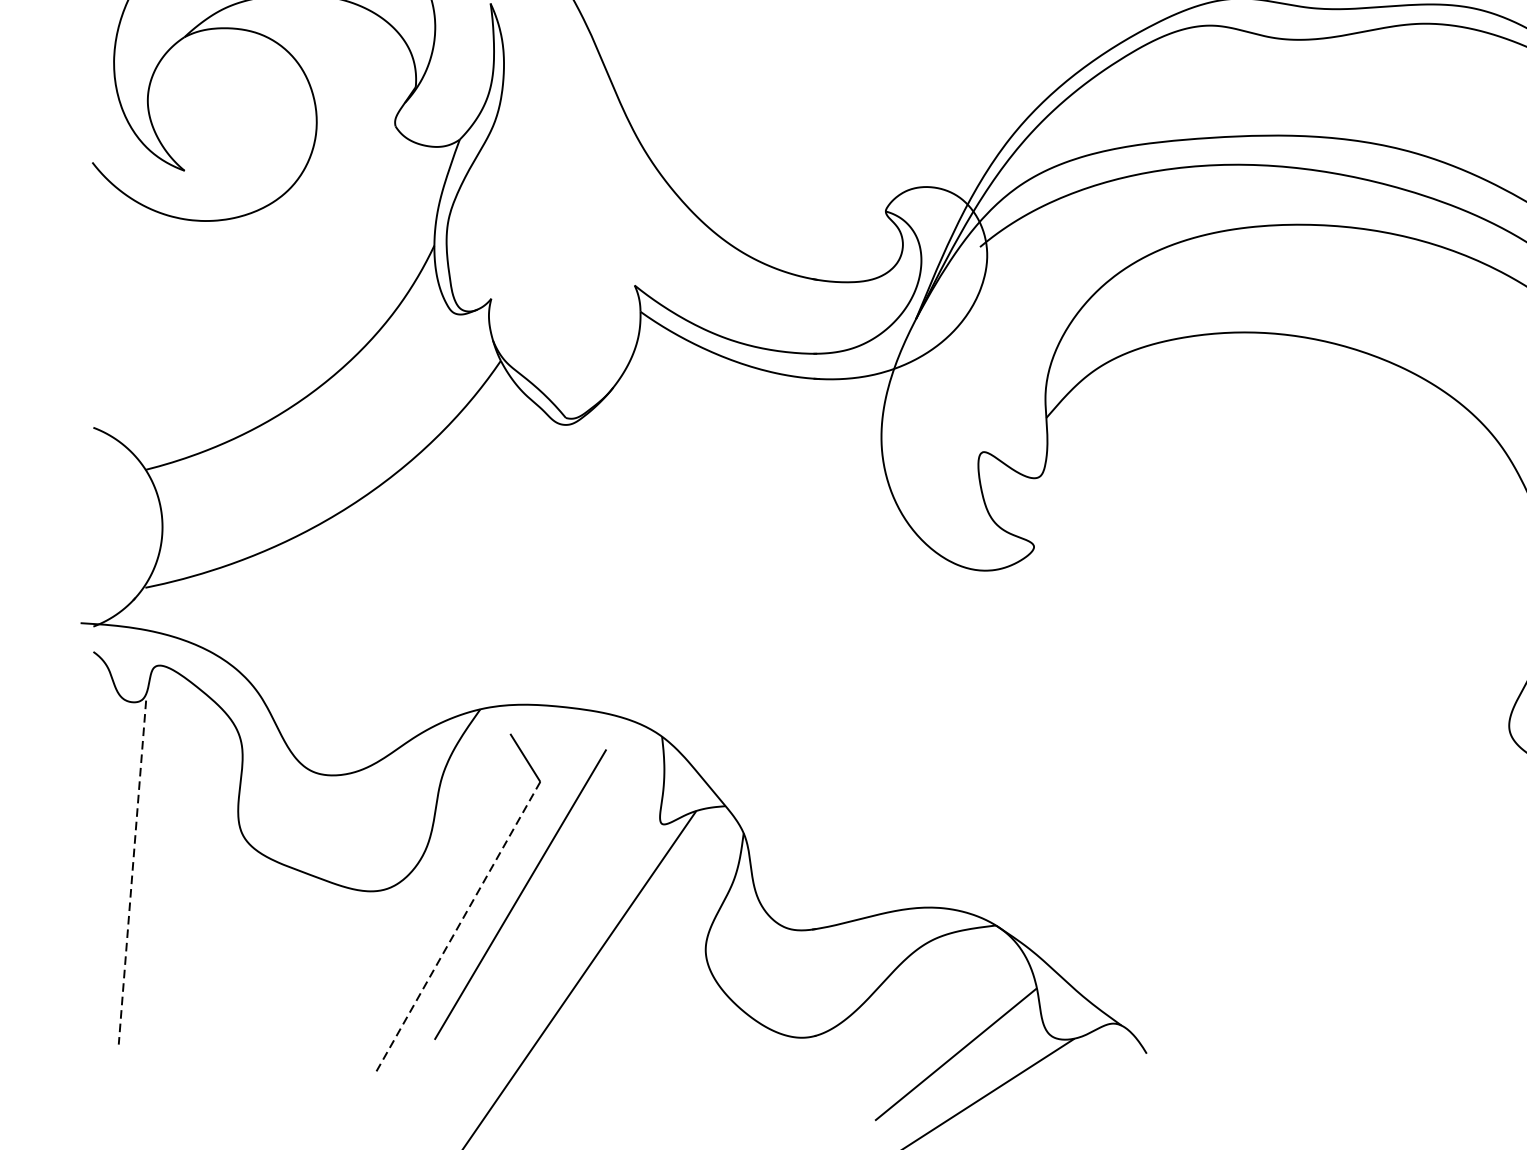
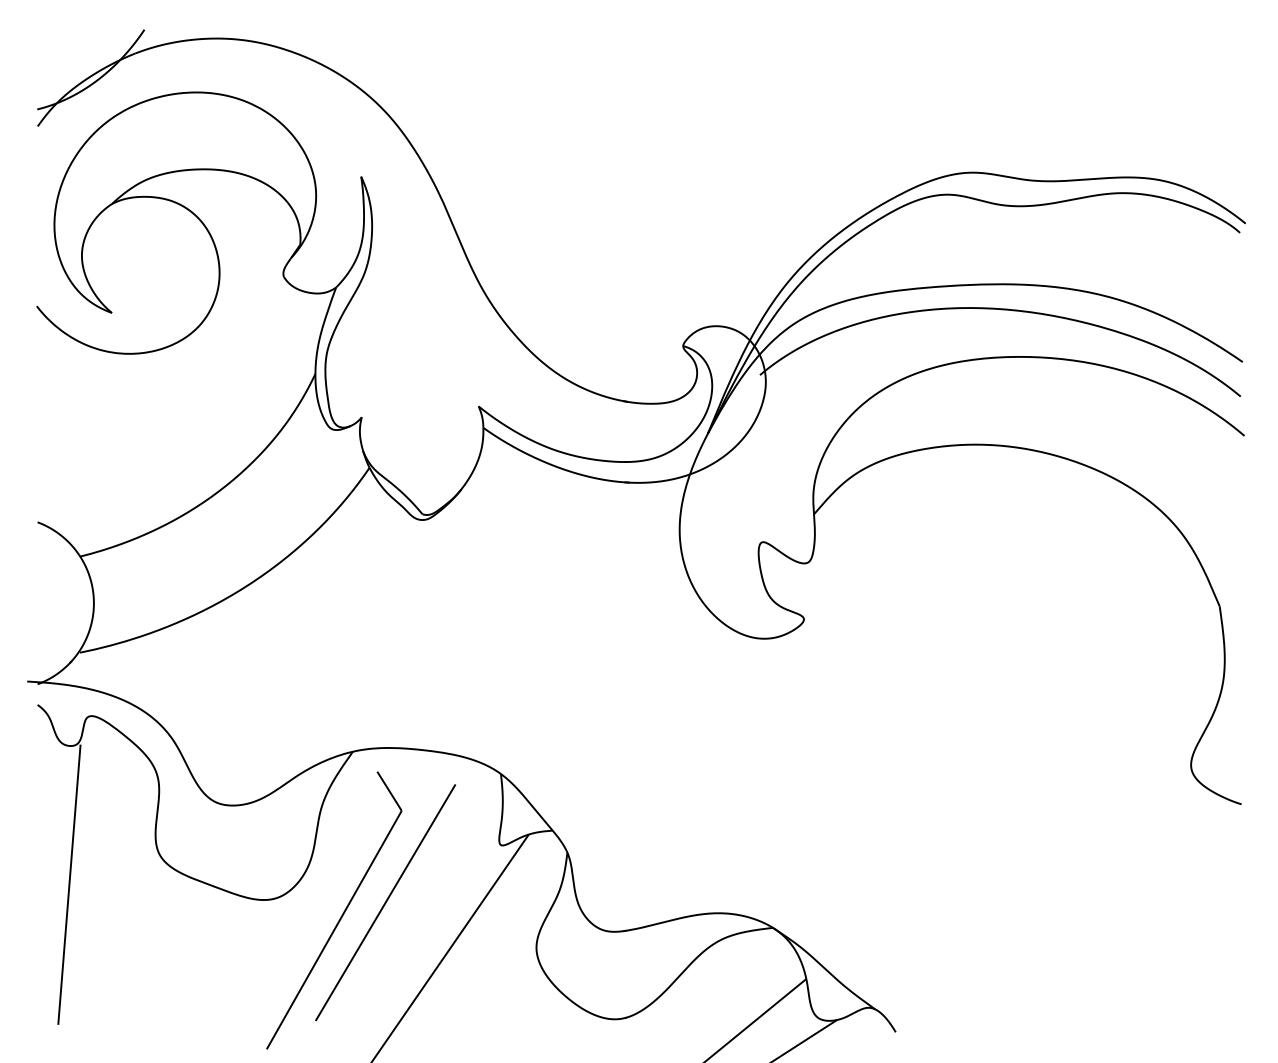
line: (132, 872) -> (69, 884), dashed -> solid
line: (457, 928) -> (334, 930), dashed -> solid

